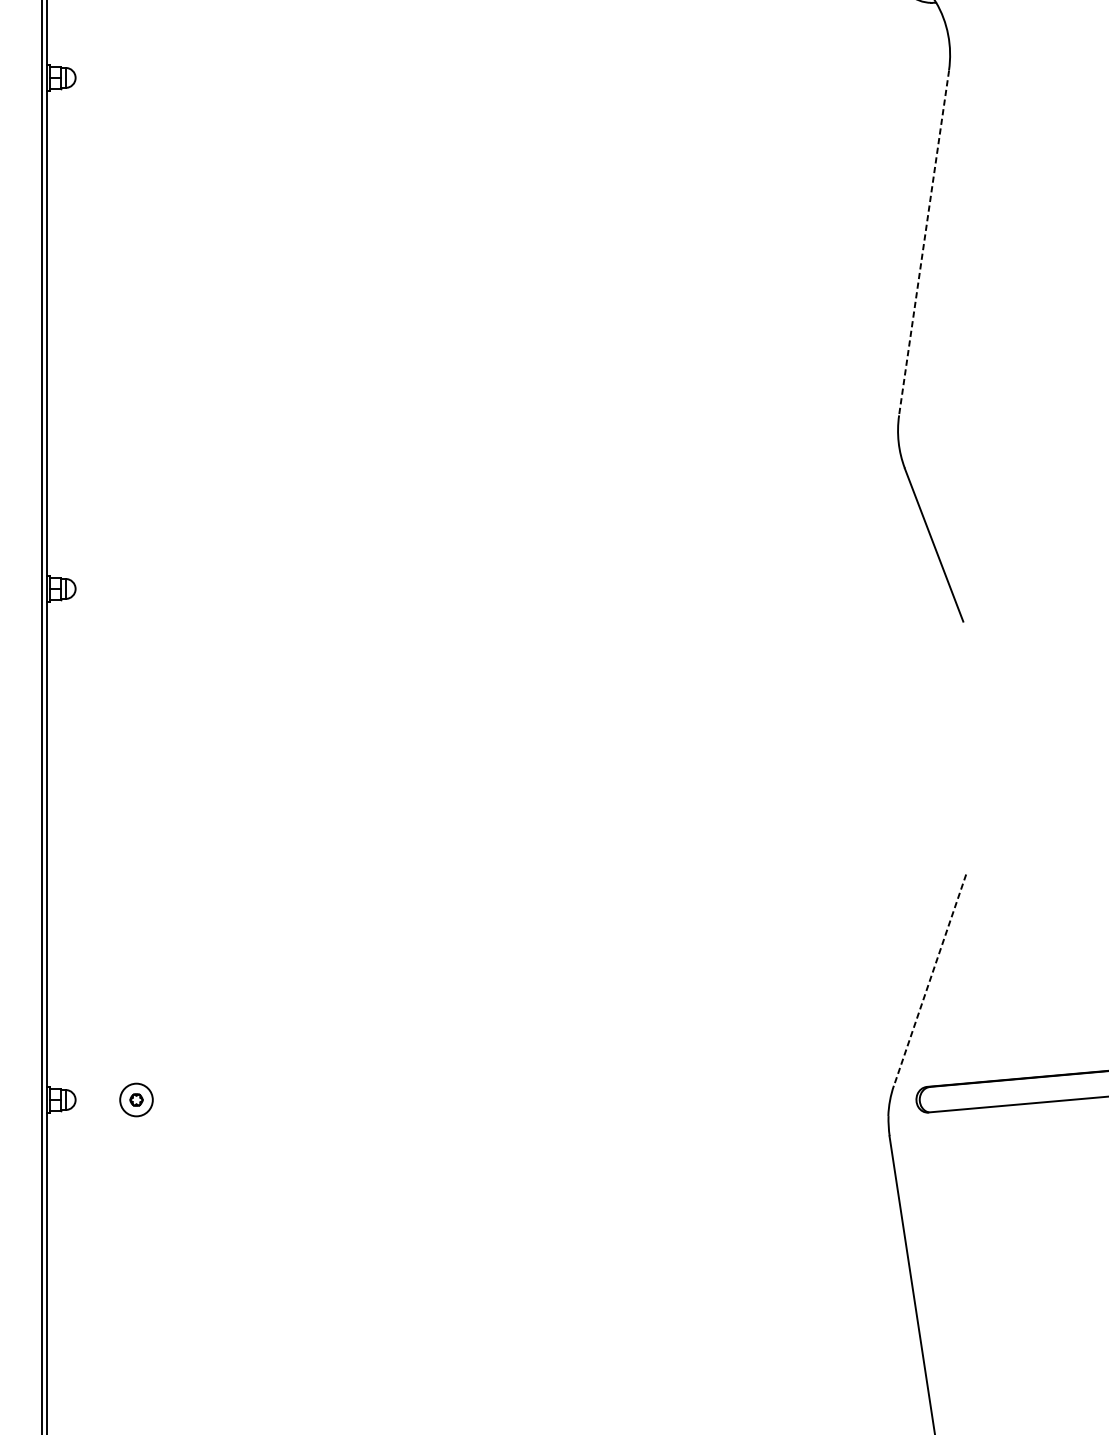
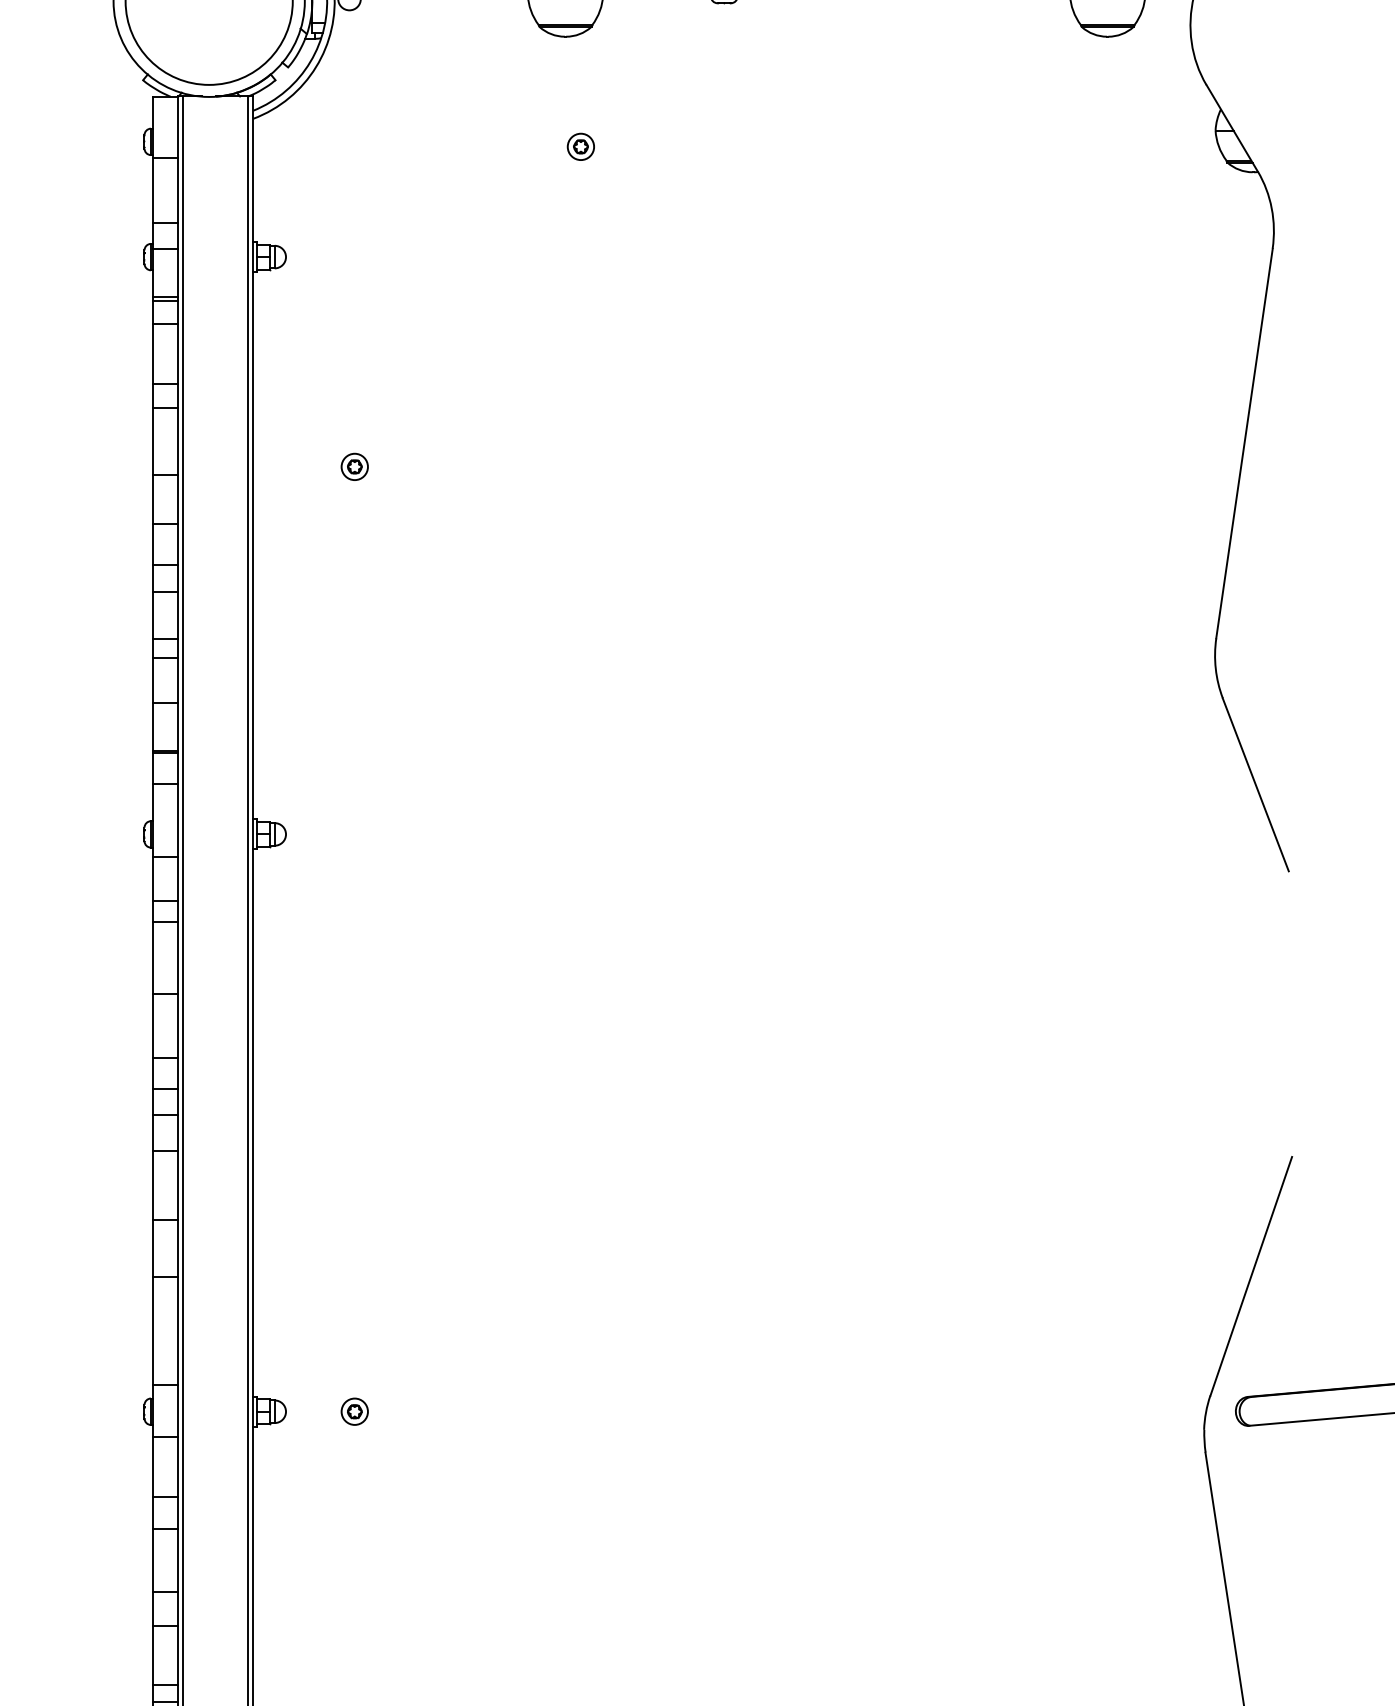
line: (924, 242) -> (1244, 443), dashed -> solid
part: (136, 263) -> (354, 466), added
line: (930, 980) -> (1251, 1276), dashed -> solid
circle: (136, 1099) -> (354, 1411), size x0.71

